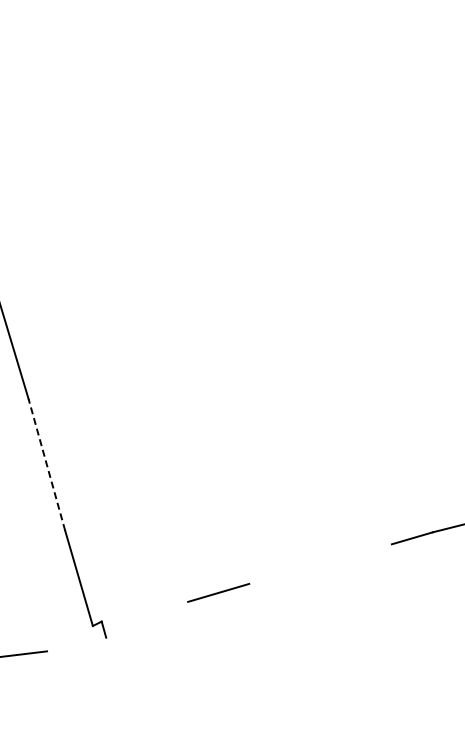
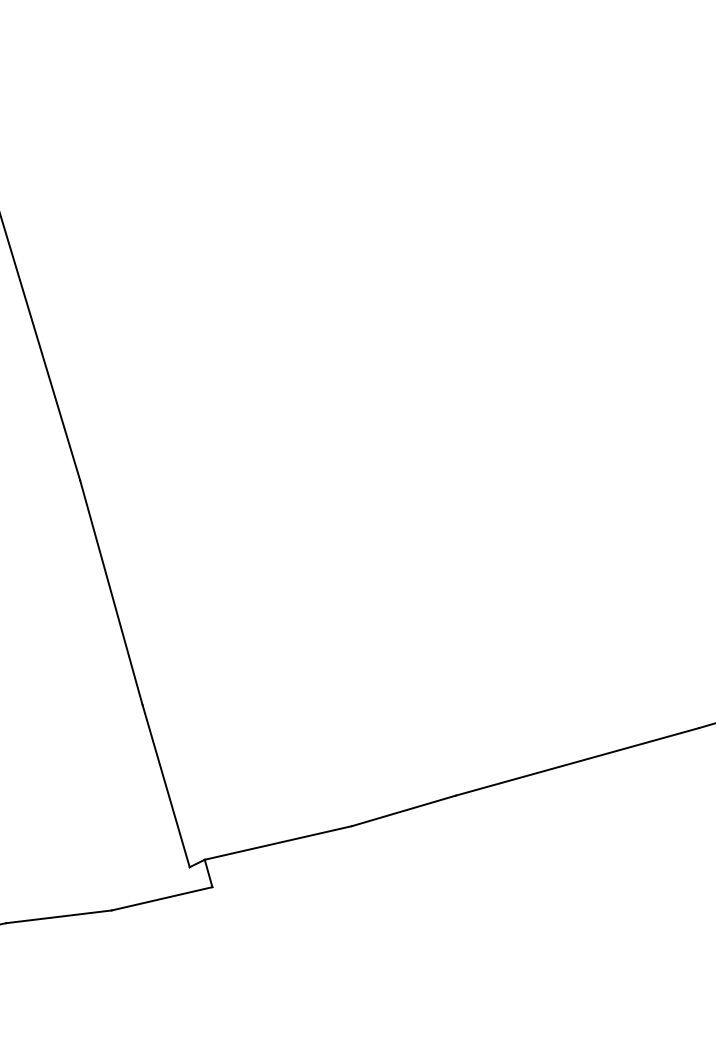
line: (46, 464) -> (110, 592), dashed -> solid
line: (320, 563) -> (577, 760), added
line: (144, 611) -> (277, 842), added
line: (76, 644) -> (161, 898), added

